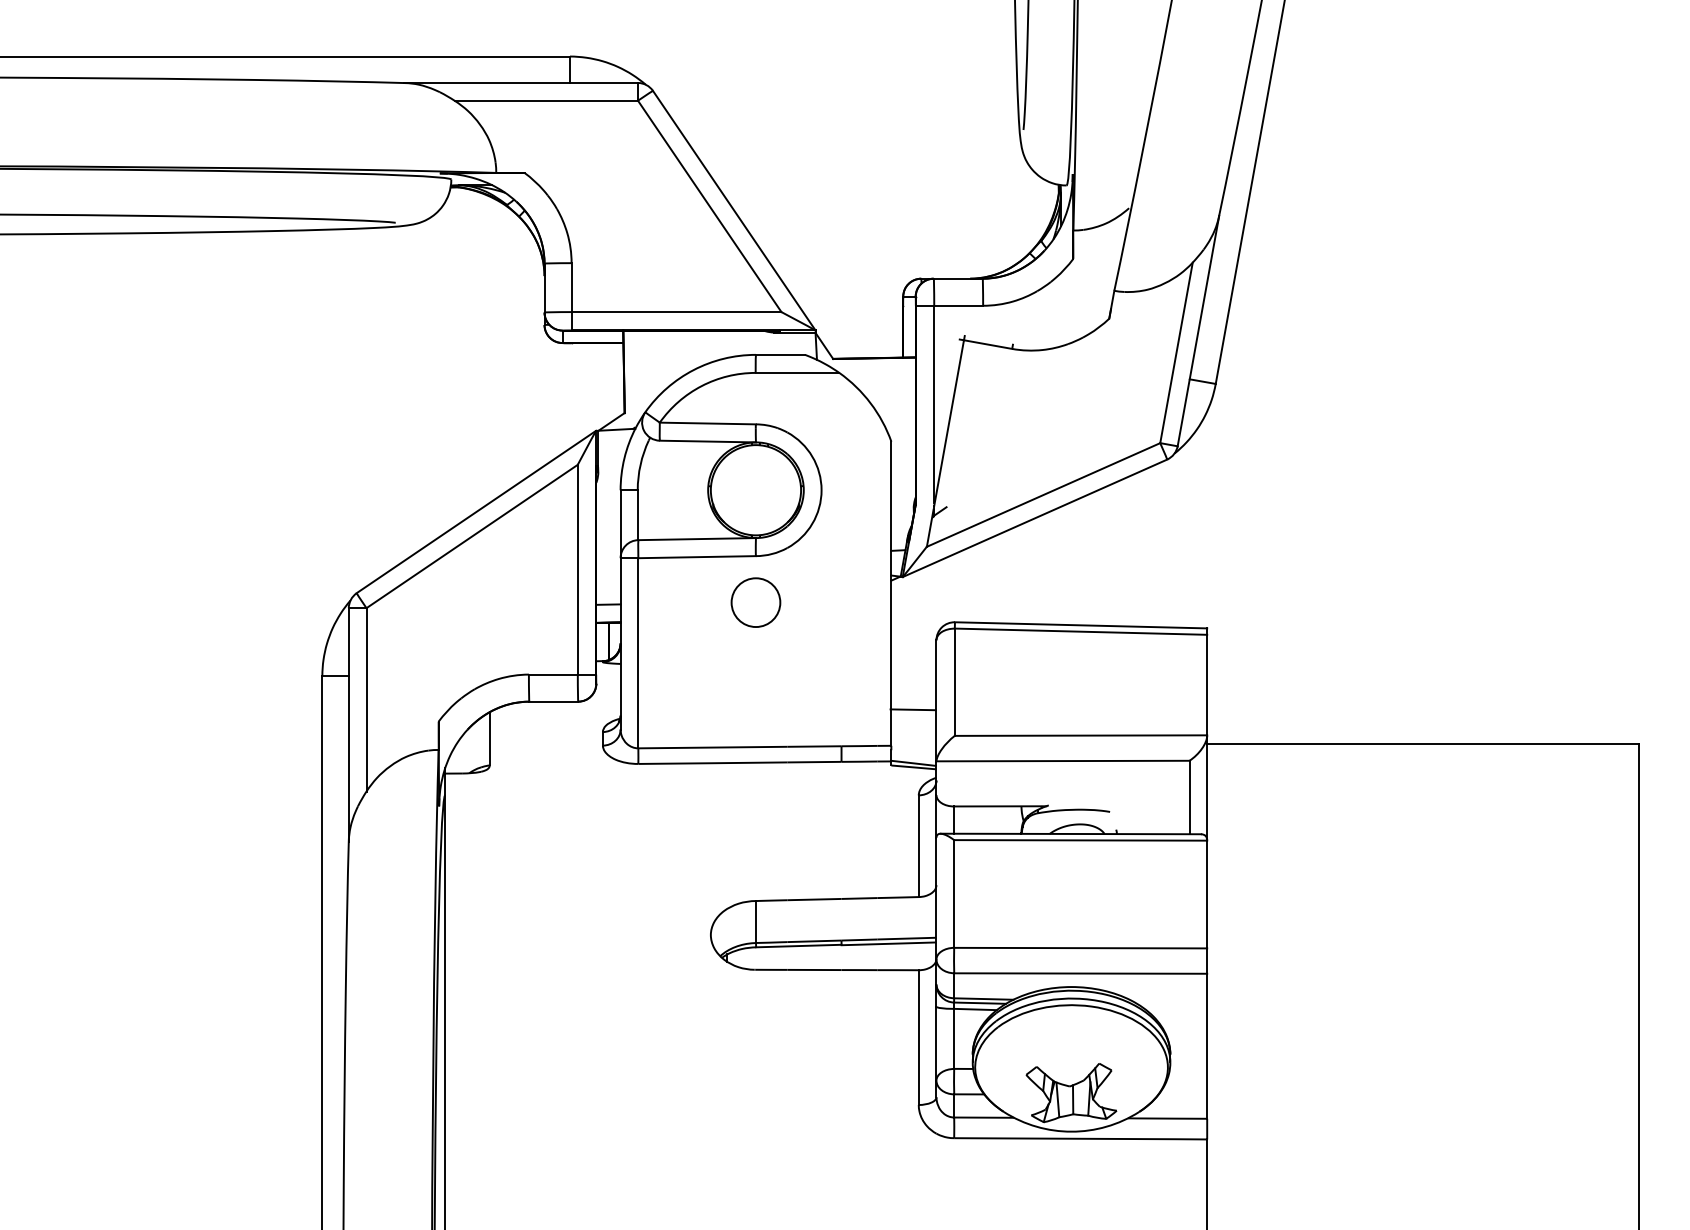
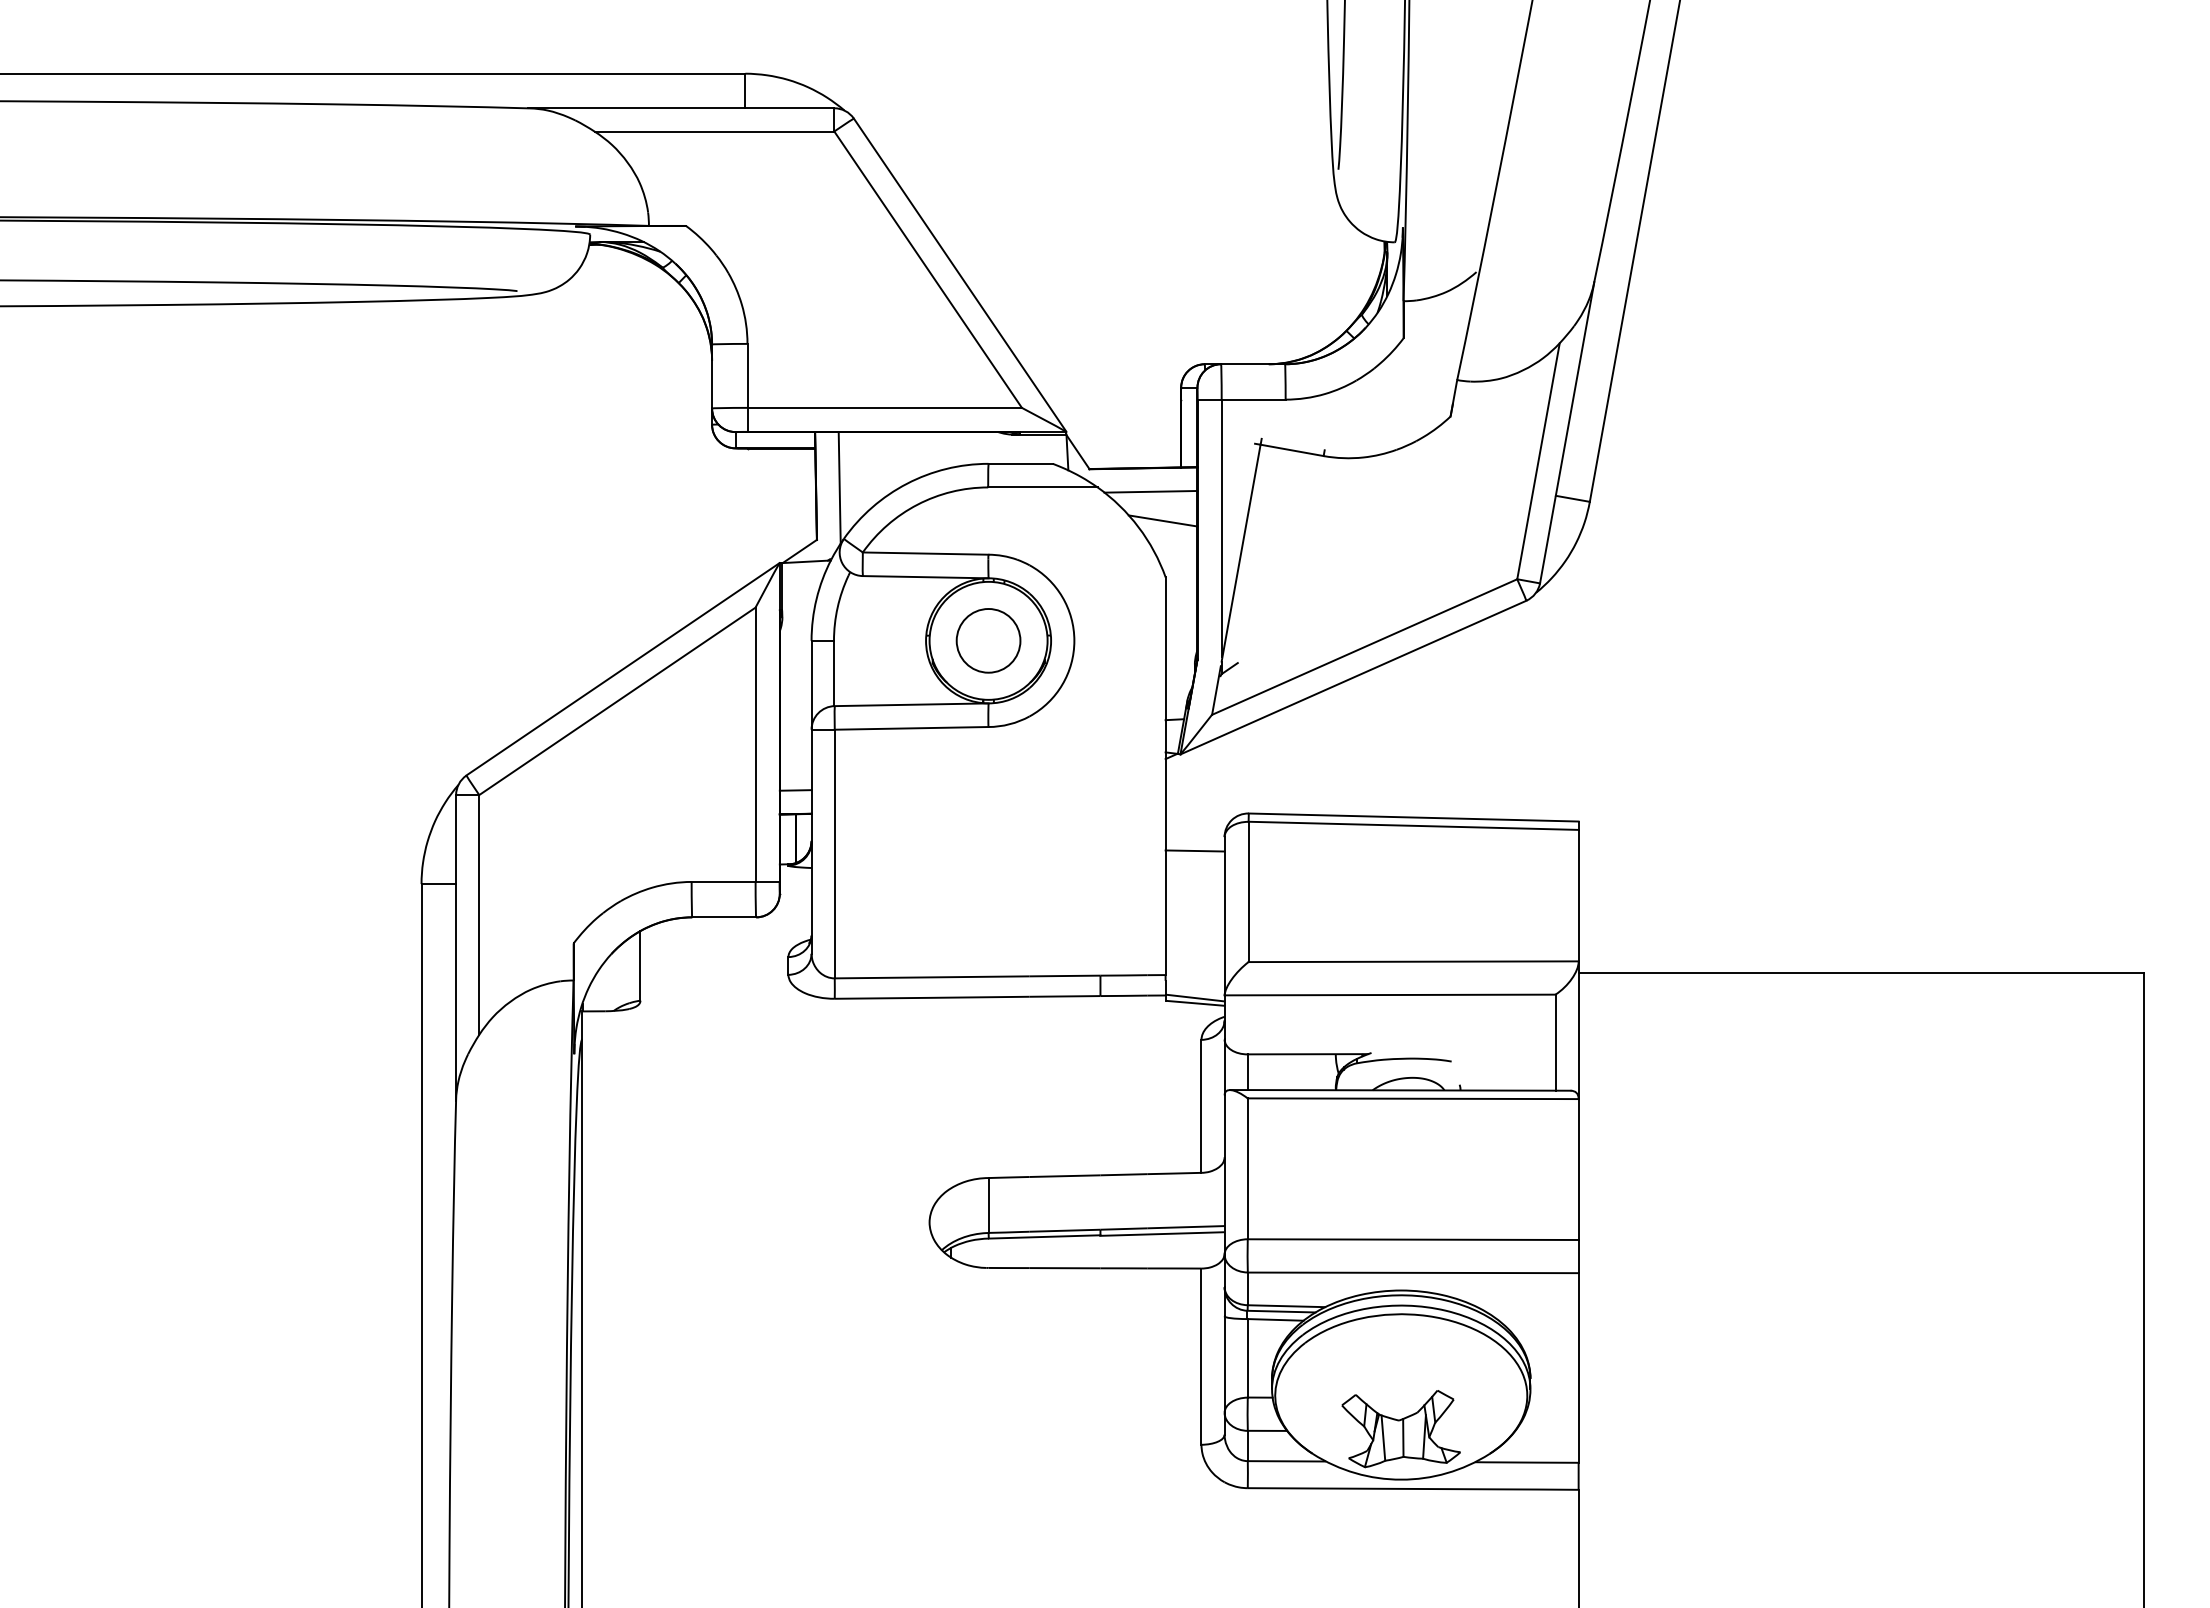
line: (641, 372) -> (839, 487), added
line: (879, 376) -> (1150, 491), added
line: (888, 398) -> (1162, 520), added
circle: (755, 602) -> (988, 640), moved
line: (912, 709) -> (1194, 850), moved

